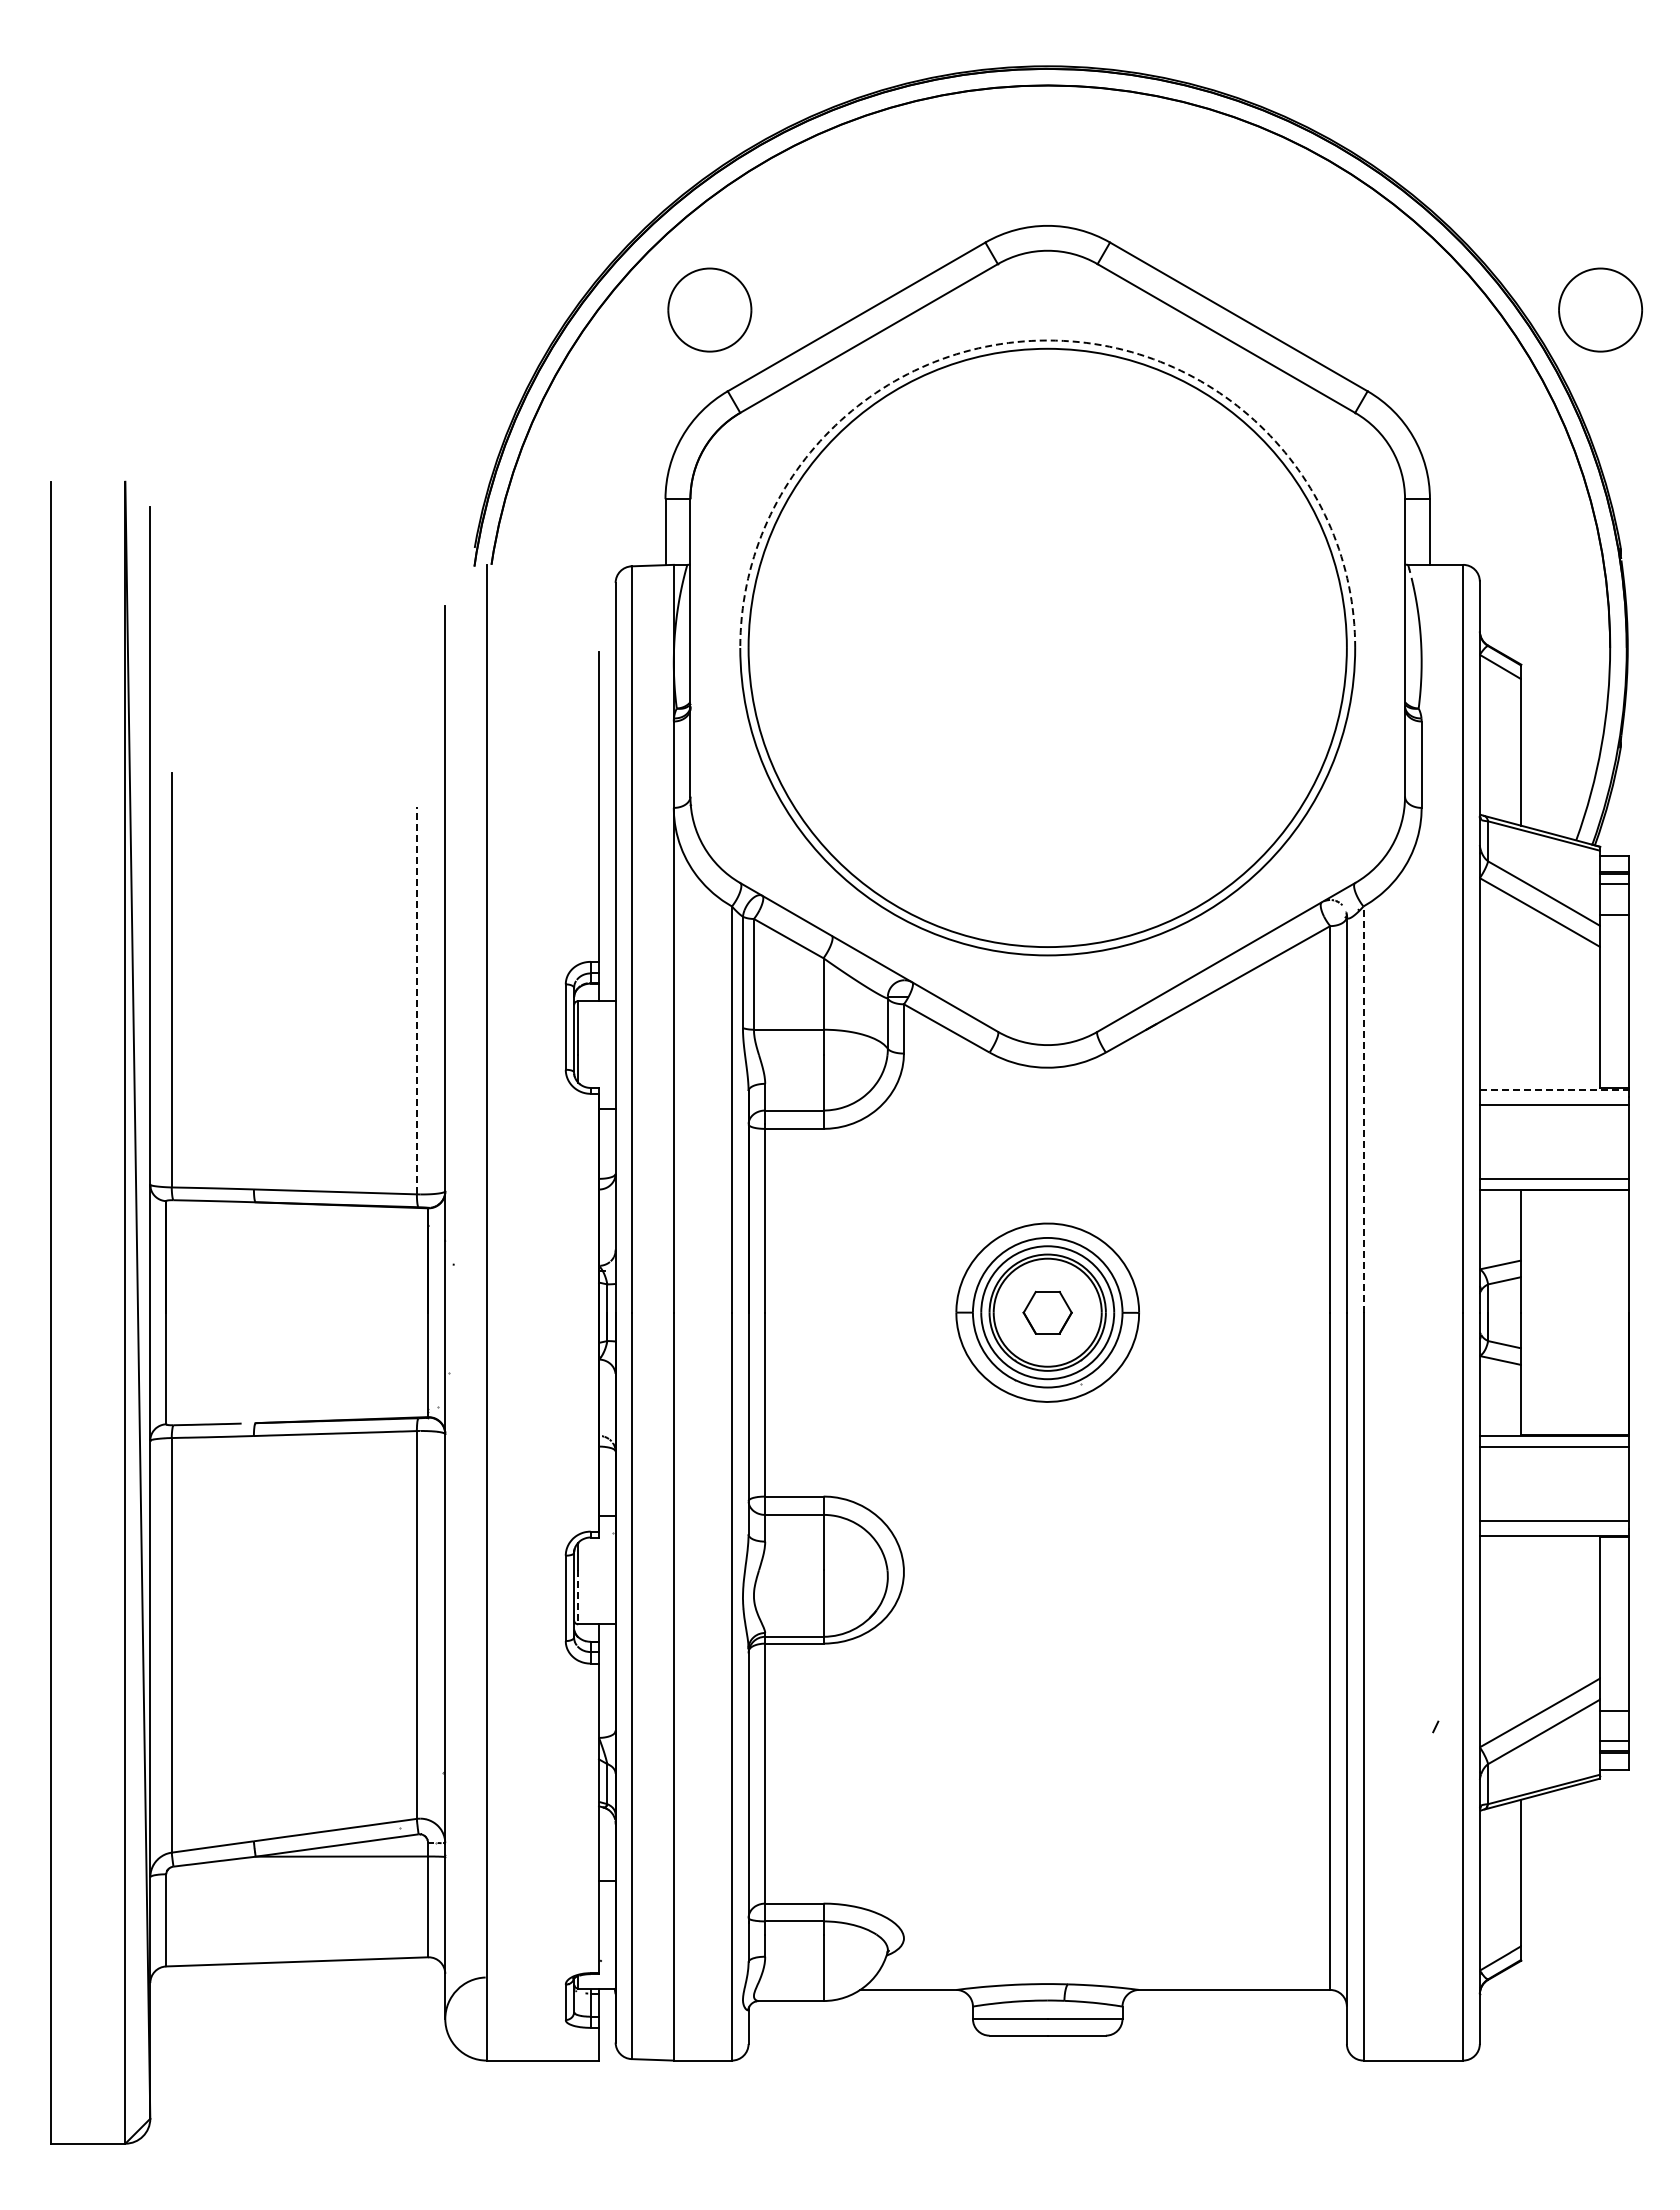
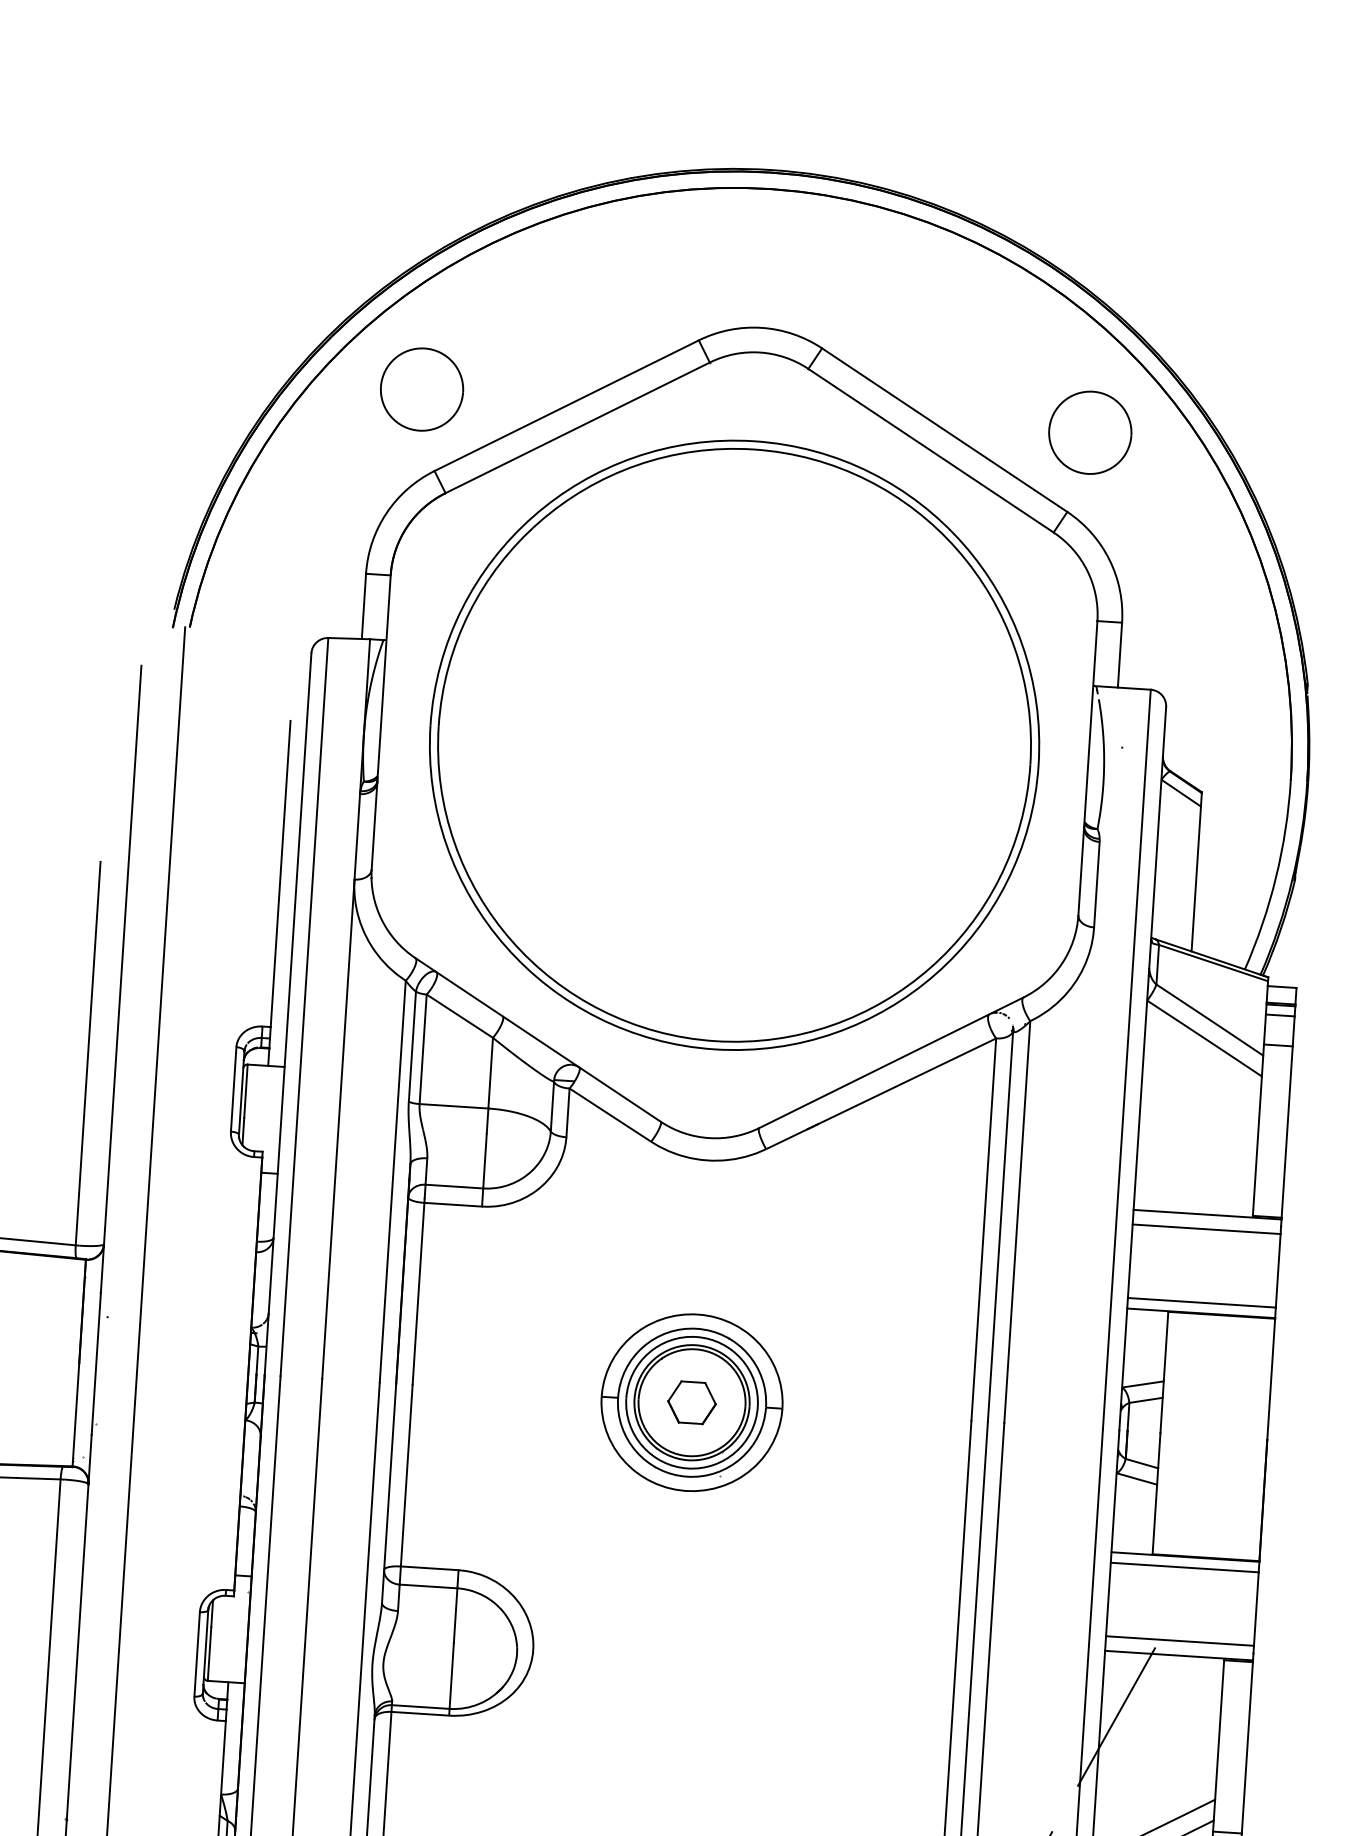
part: (1600, 309) -> (1090, 432), moved
arc: (1047, 340) -> (753, 441), dashed -> solid
line: (416, 1000) -> (87, 1053), dashed -> solid
line: (1554, 1089) -> (1207, 1214), dashed -> solid
line: (1363, 1109) -> (1017, 1221), dashed -> solid
line: (578, 1597) -> (209, 1654), dashed -> solid
line: (1495, 1601) -> (1116, 1716), added

